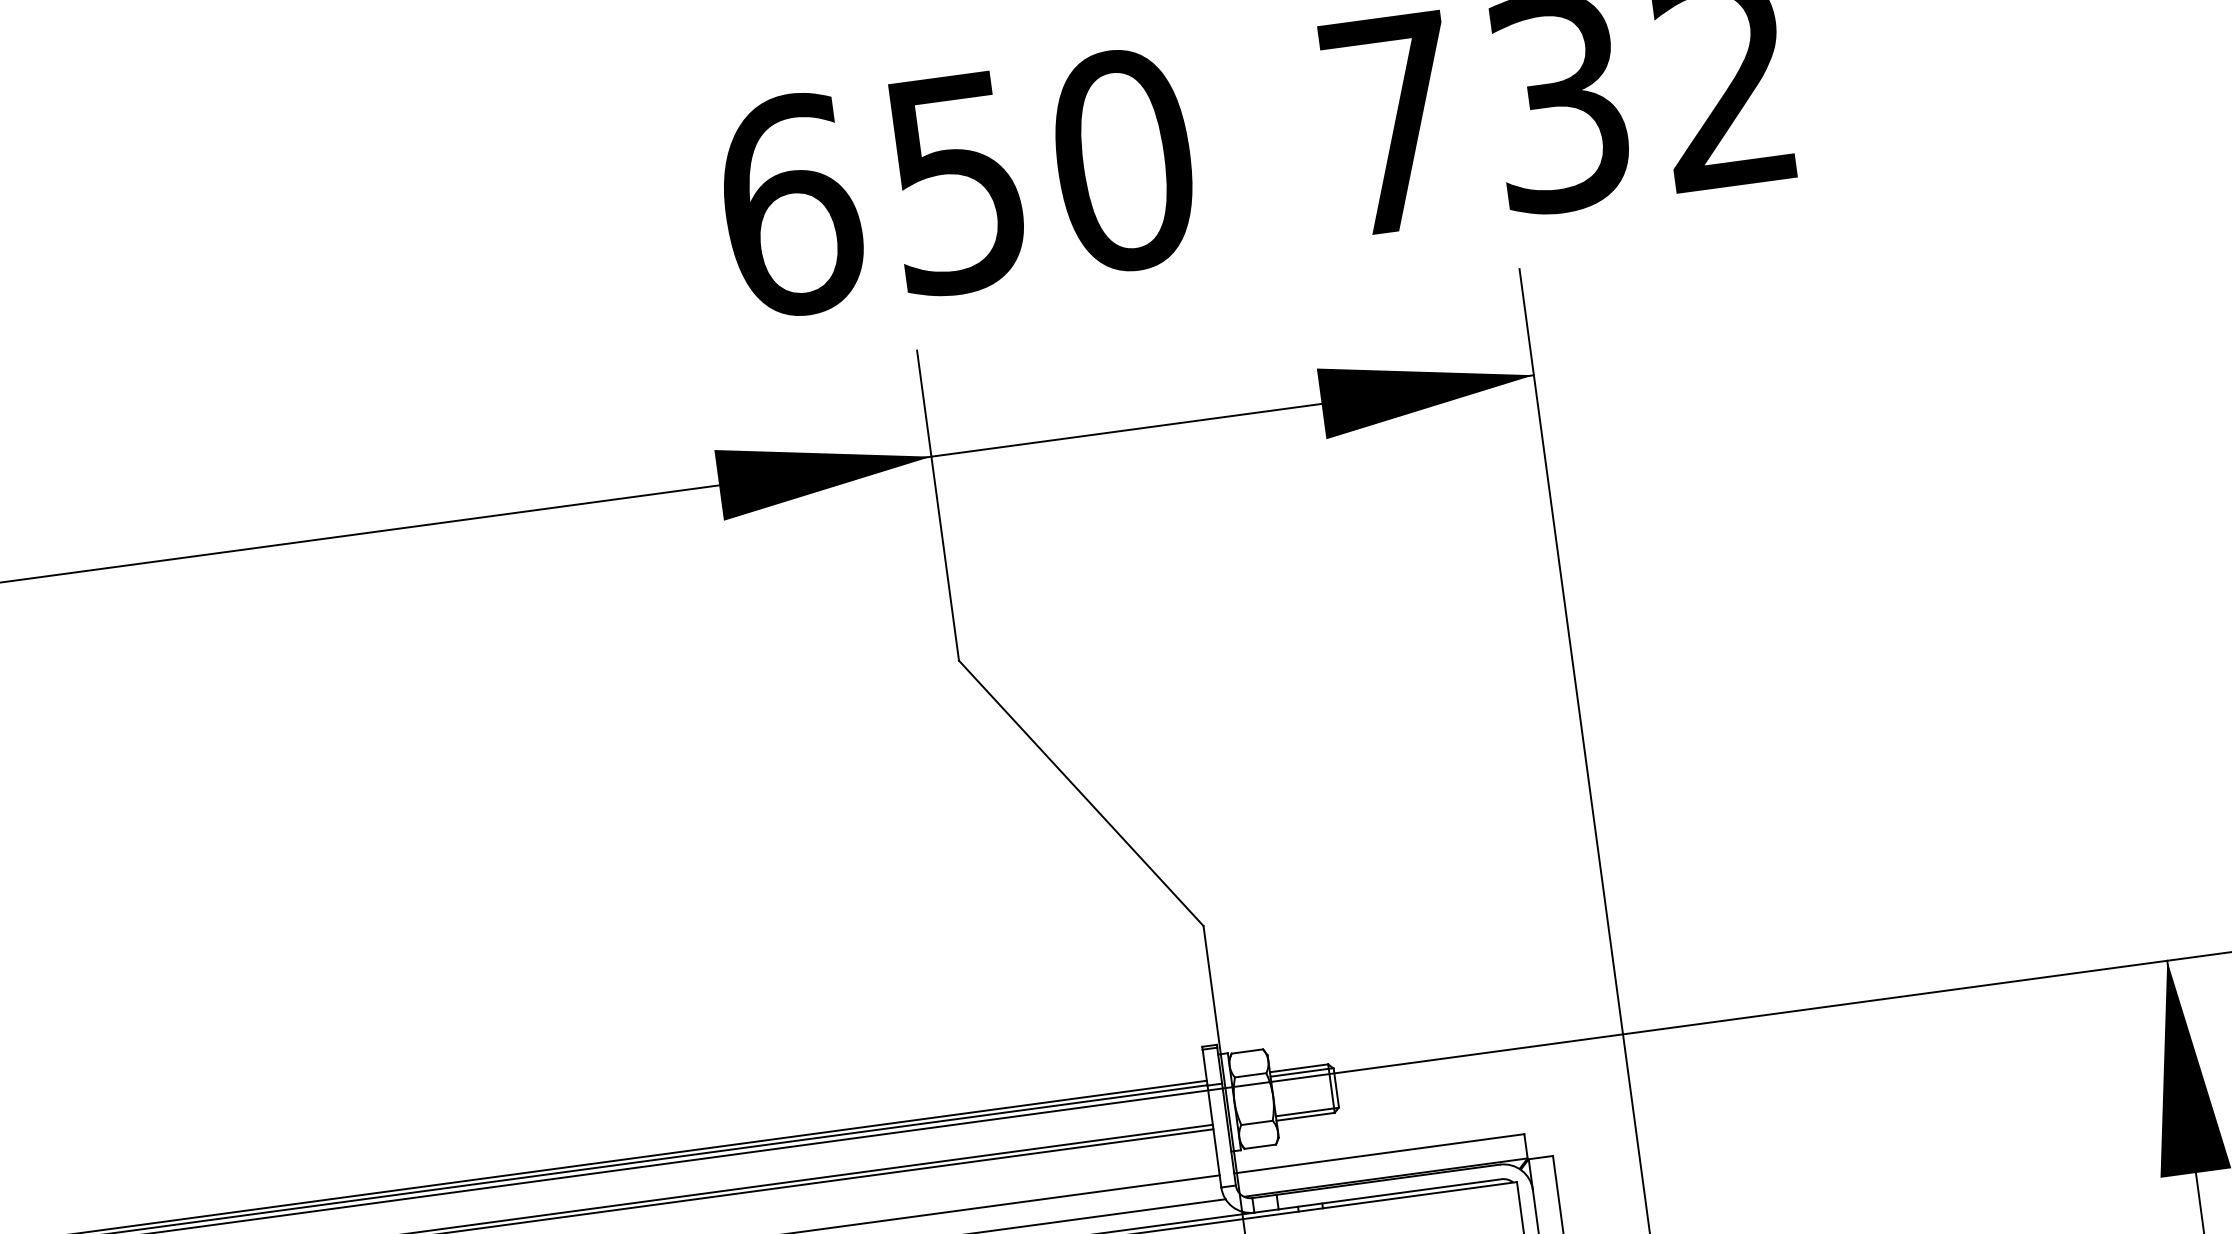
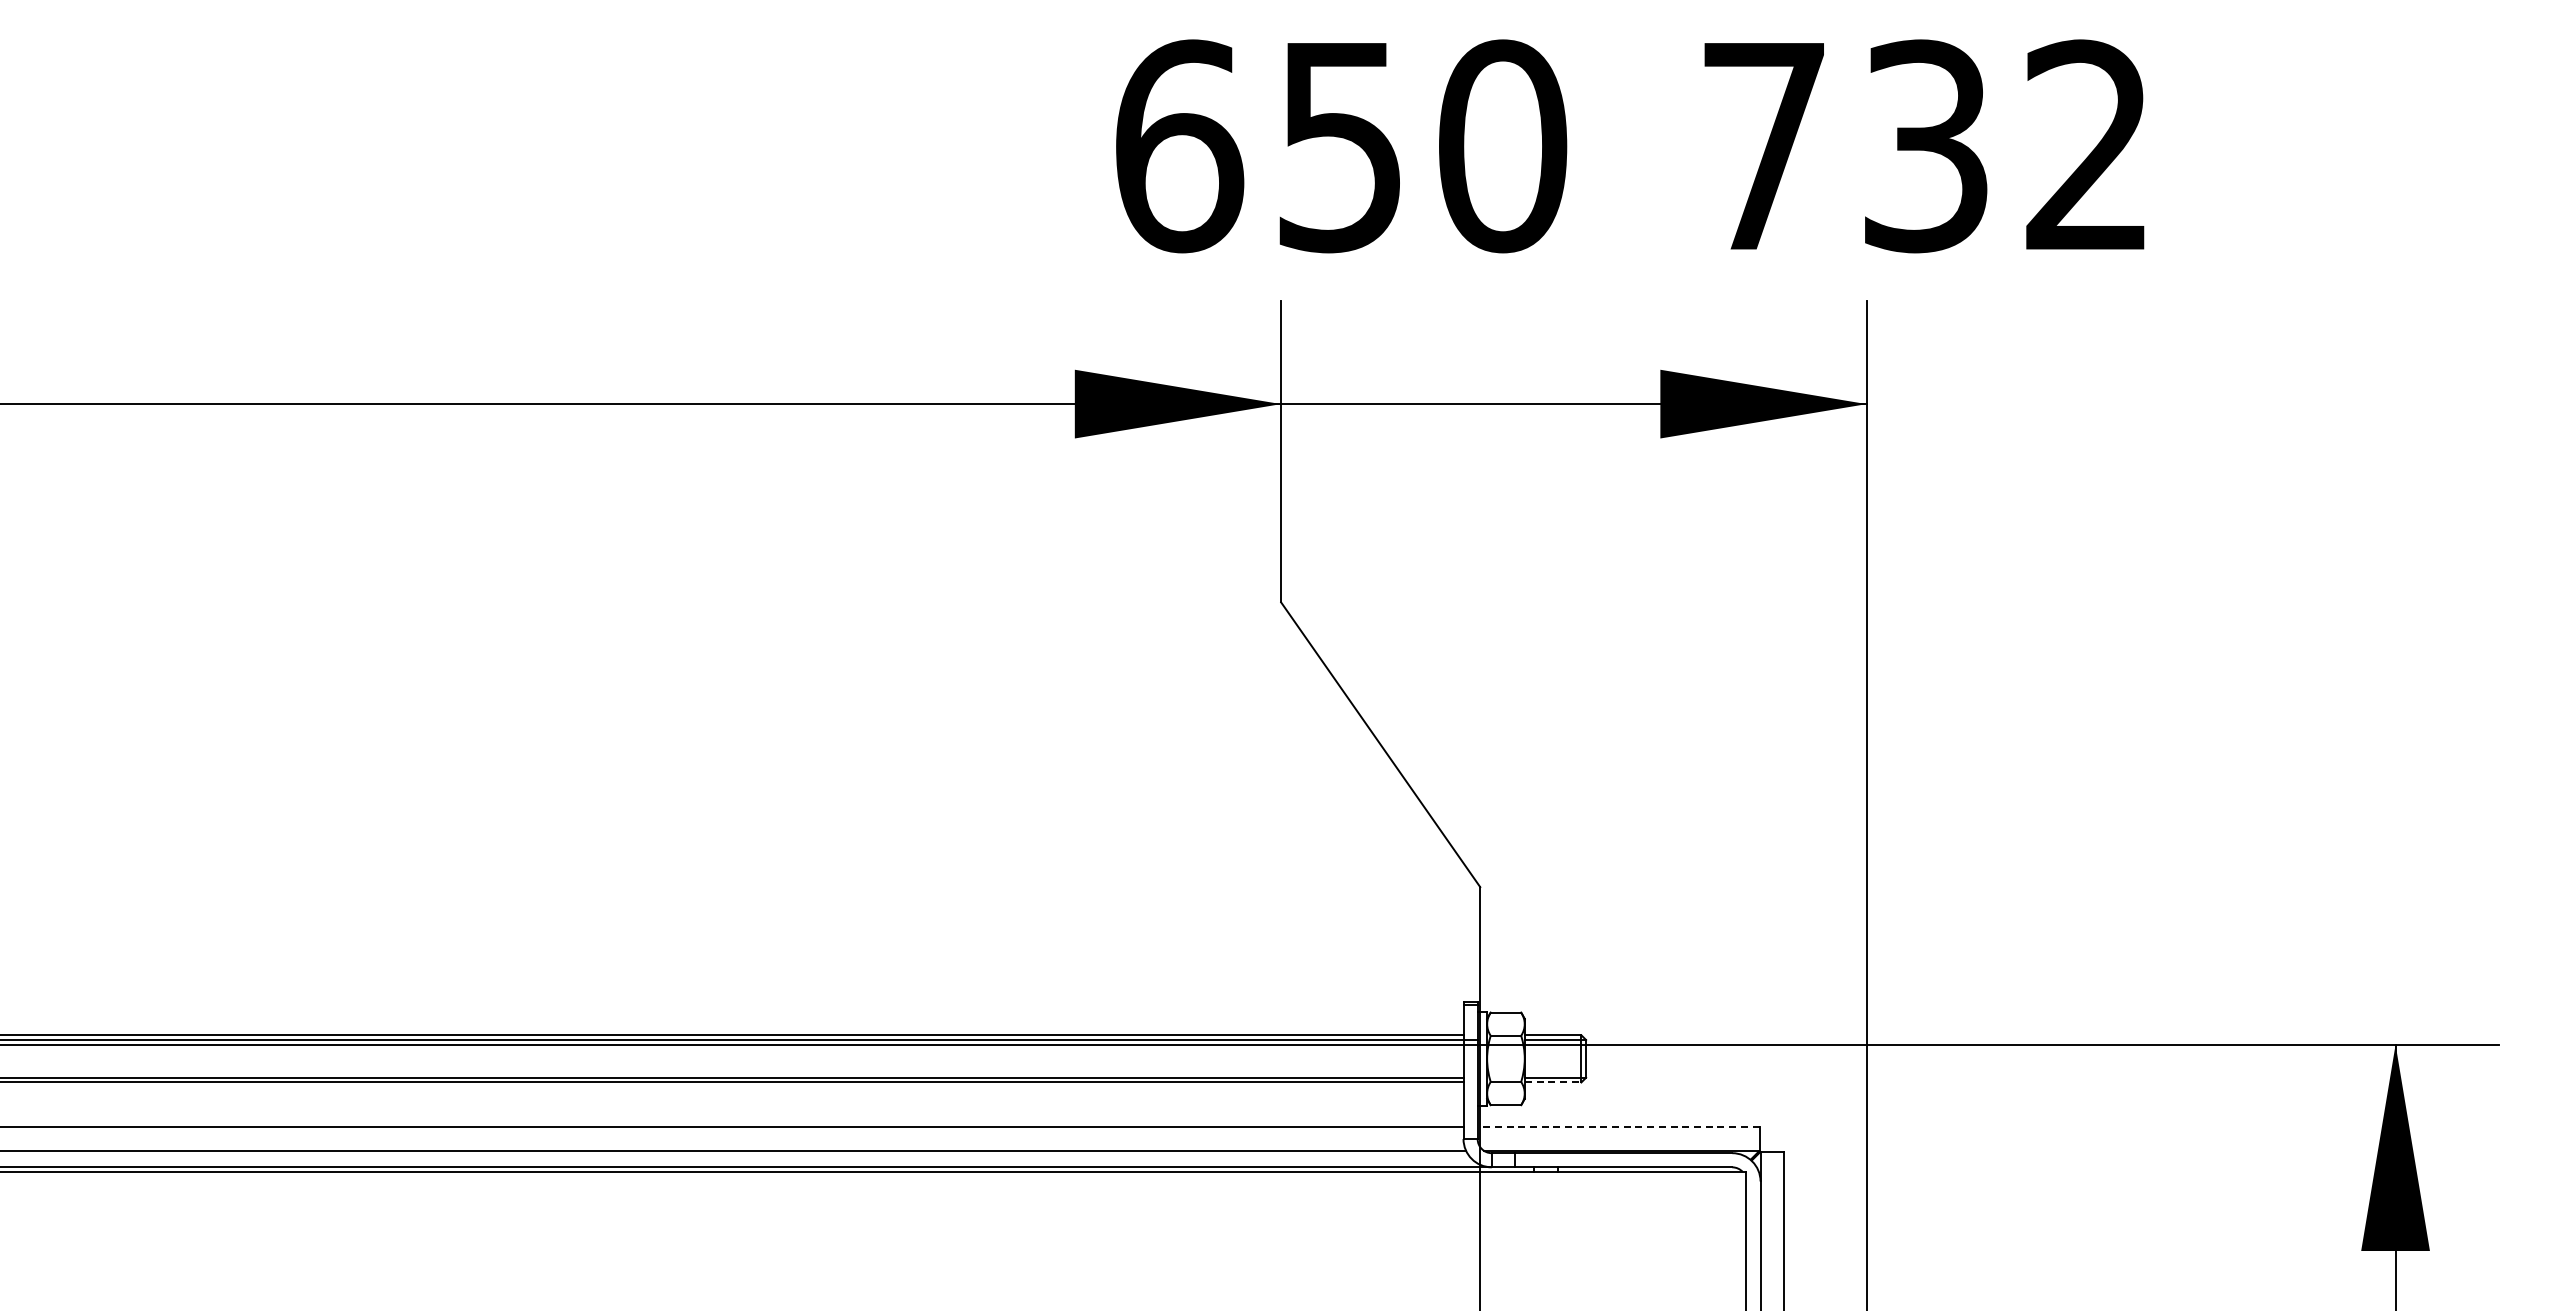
line: (1306, 1116) -> (1553, 1082), solid -> dashed
line: (1379, 1154) -> (1618, 1127), solid -> dashed

